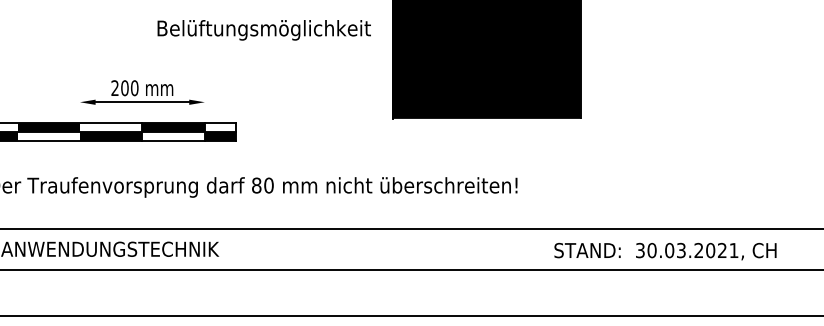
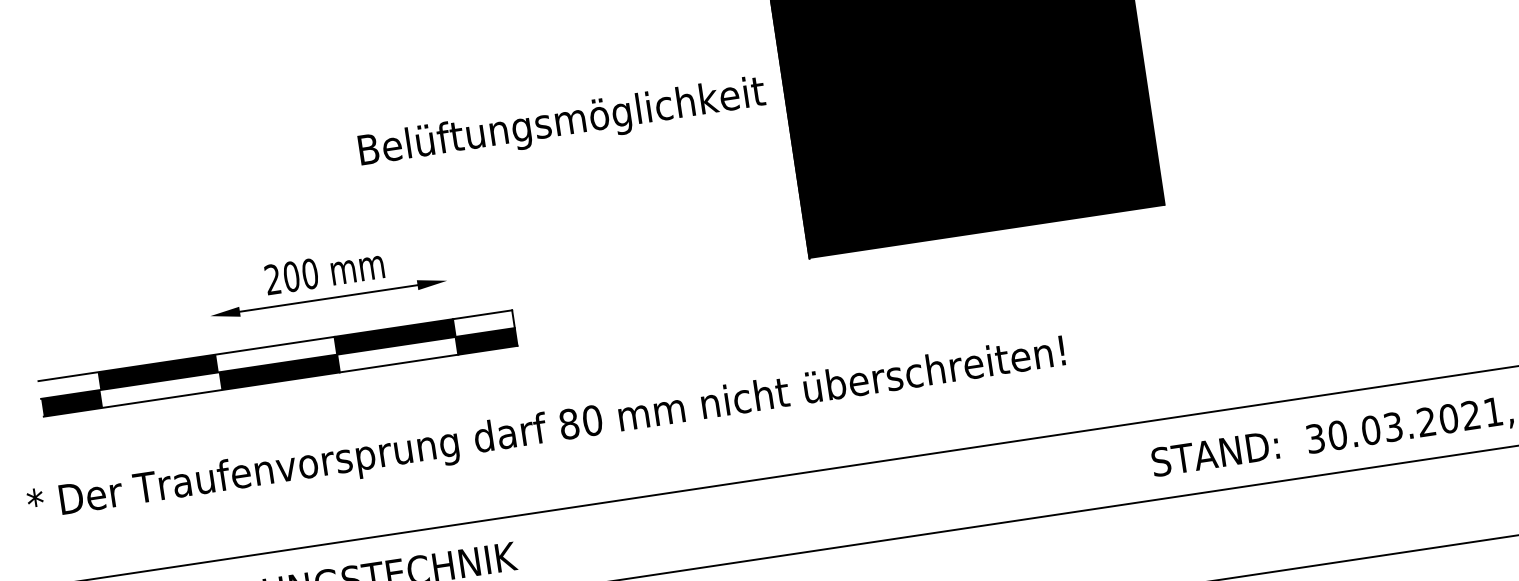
text: (263, 30) -> (560, 124), moved

